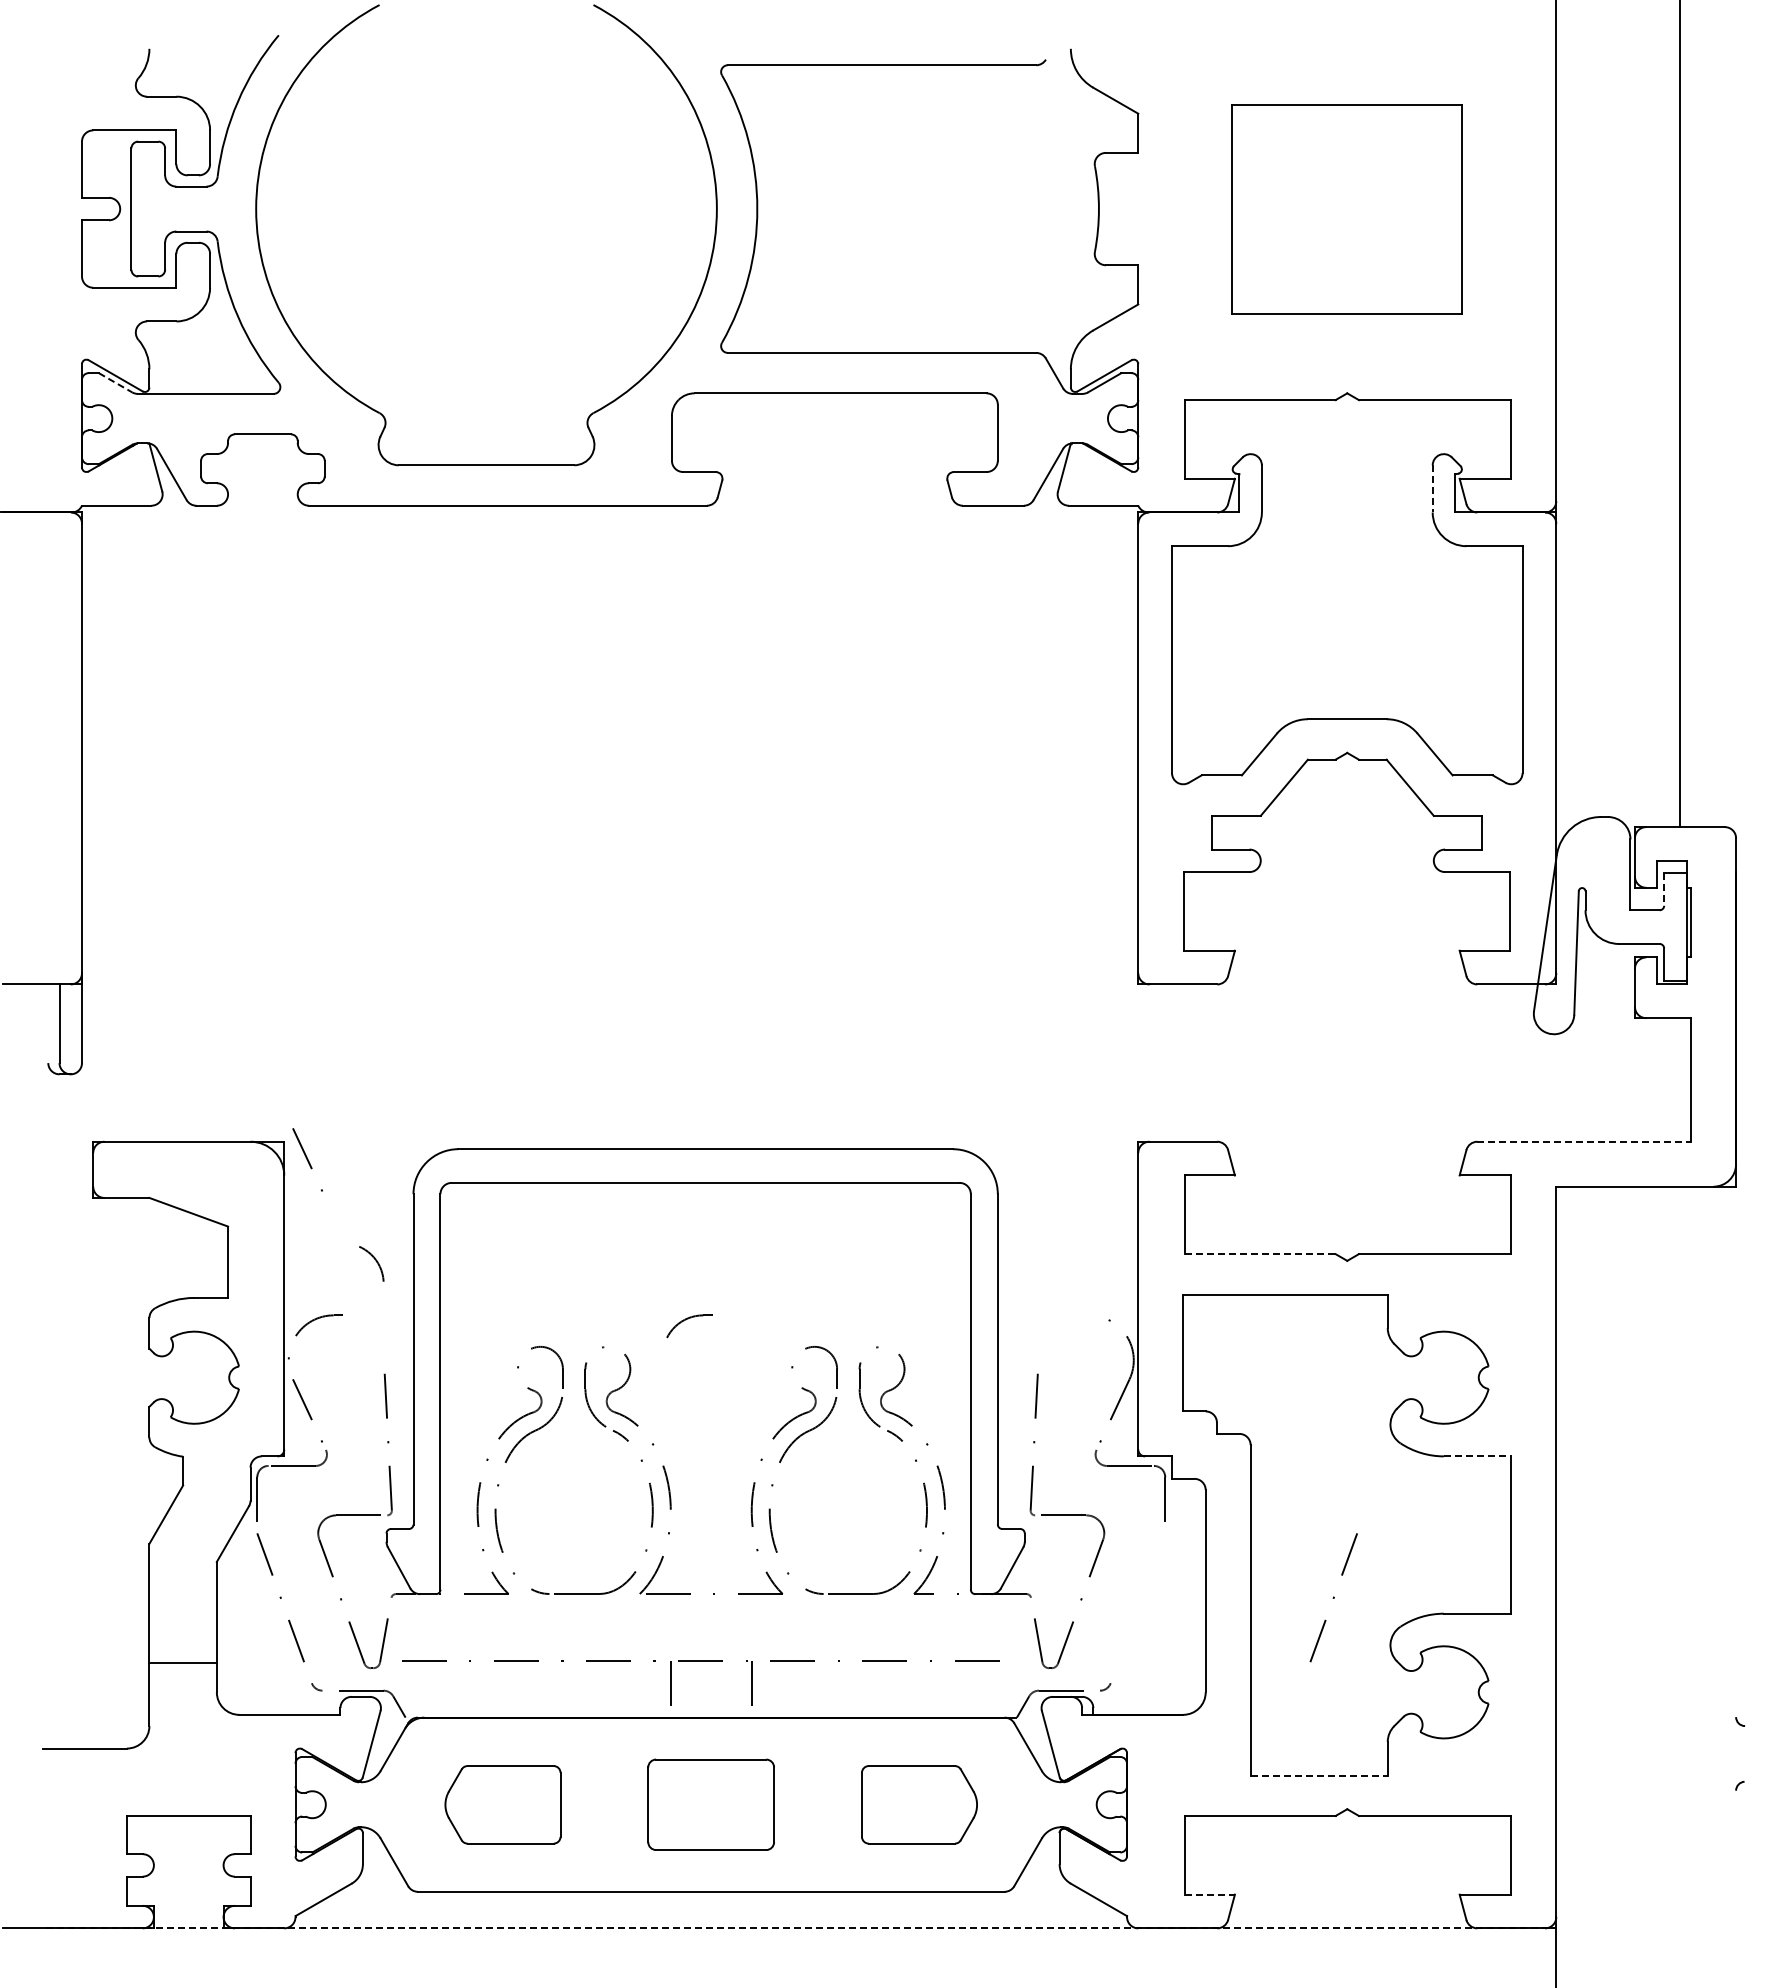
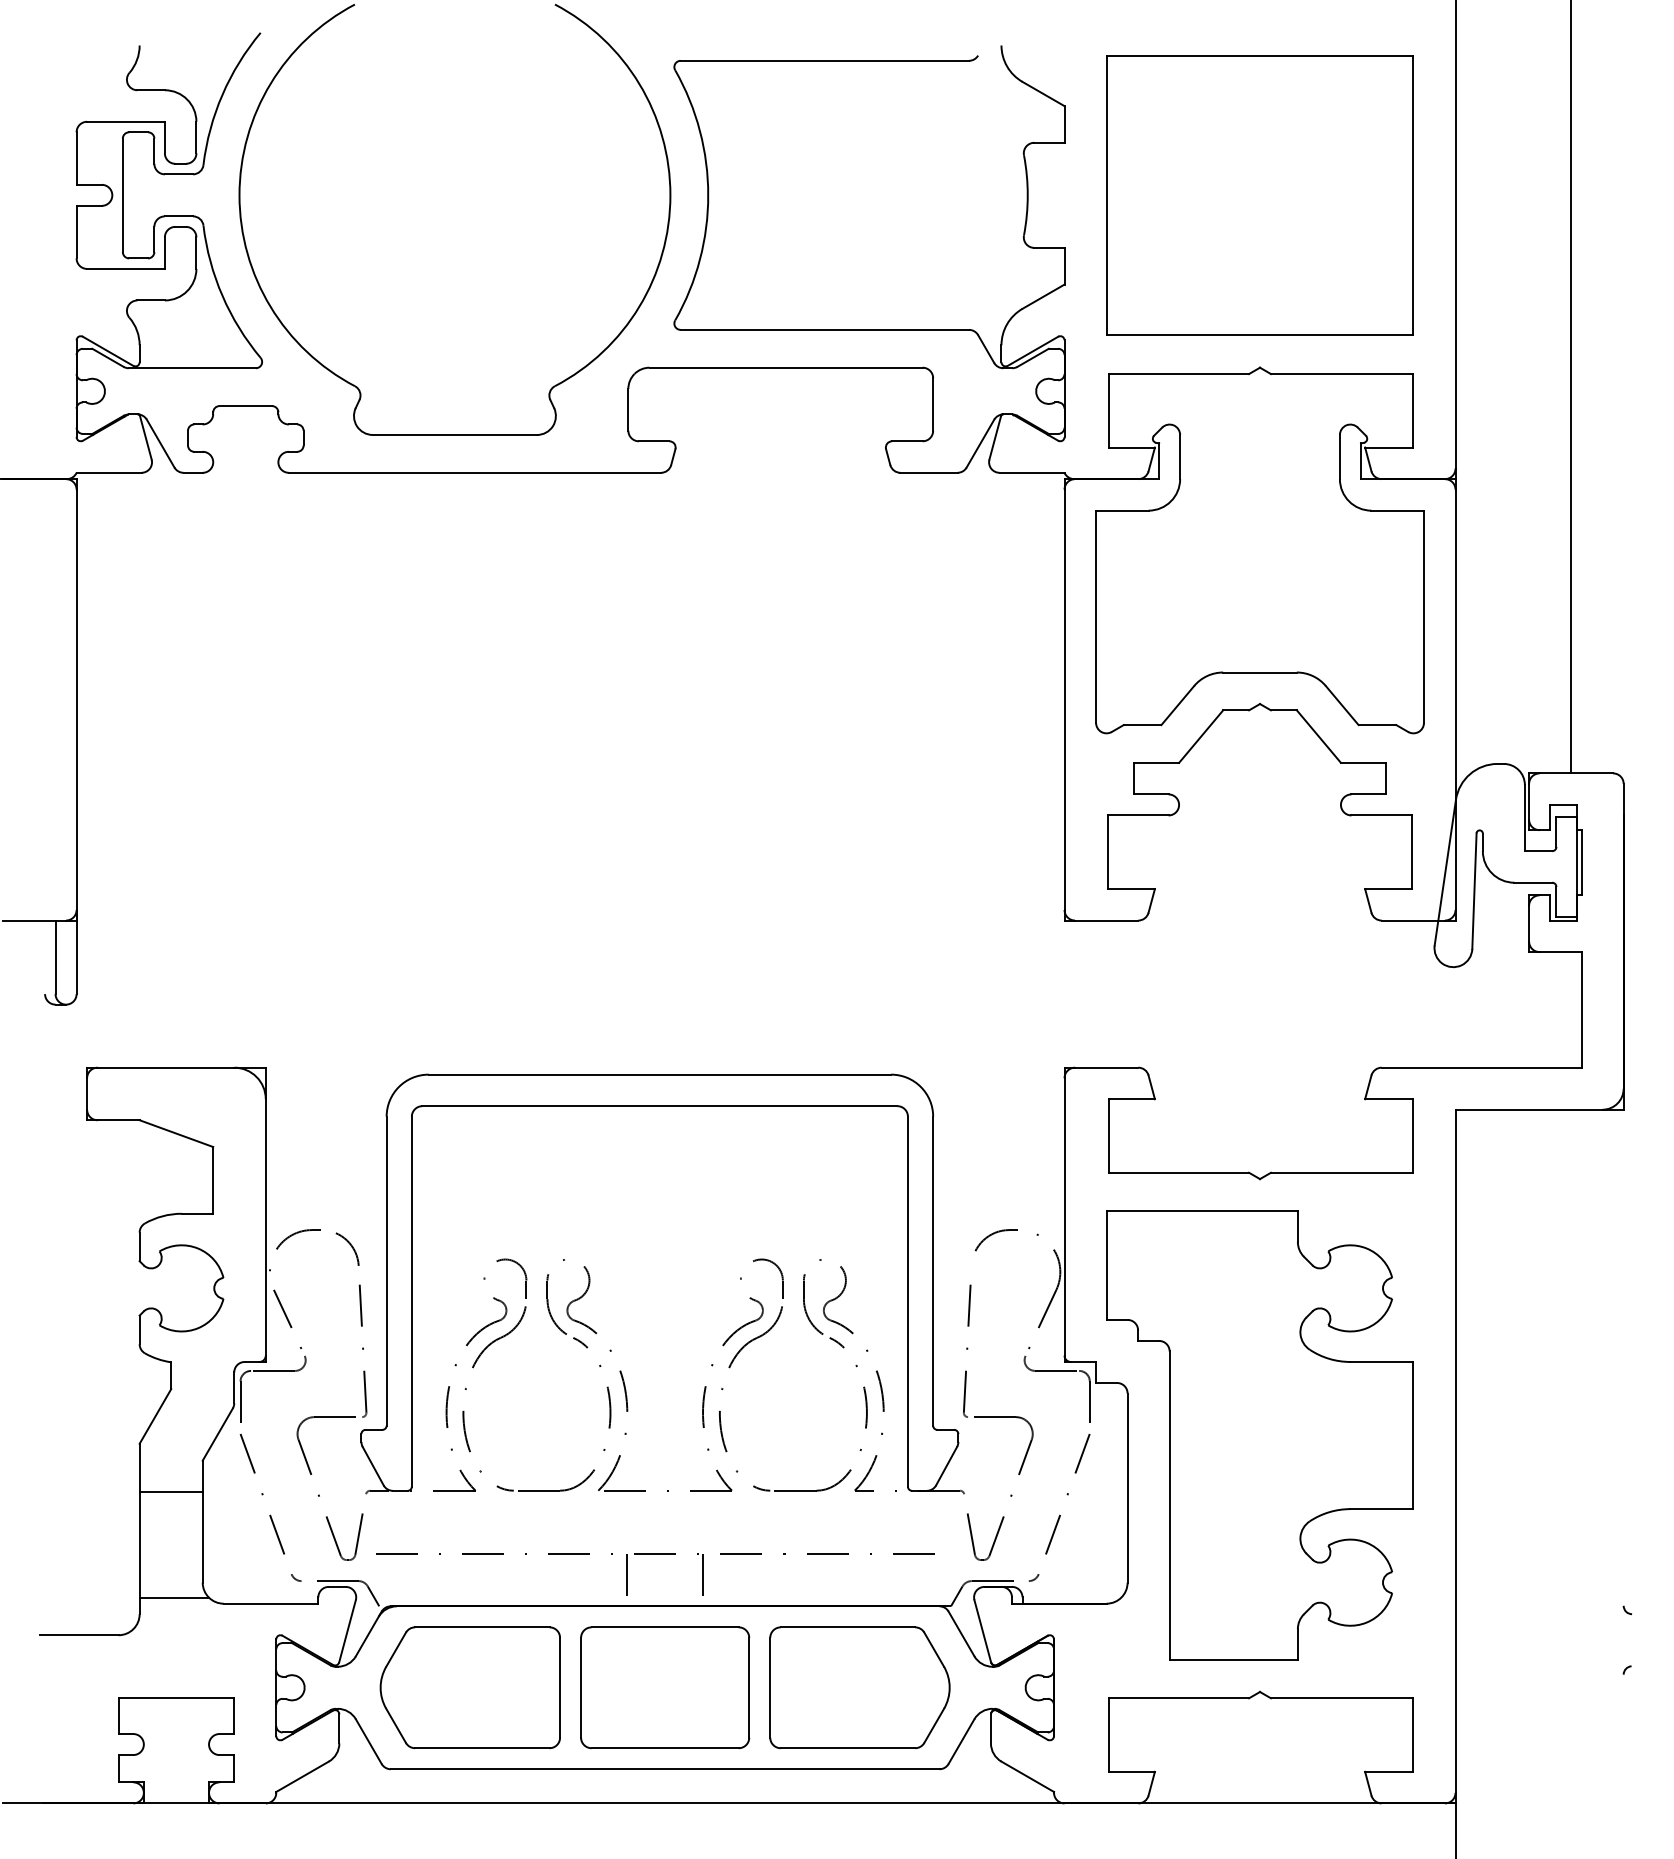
part: (1346, 209) -> (1259, 195), size x1.43
line: (115, 383) -> (107, 358), dashed -> solid
line: (1432, 488) -> (1339, 456), dashed -> solid
line: (1664, 889) -> (1556, 831), dashed -> solid
line: (1584, 1141) -> (1481, 1067), dashed -> solid
line: (307, 1159) -> (287, 1084), removed
line: (1261, 1254) -> (1179, 1173), dashed -> solid
arc: (375, 1261) -> (351, 1247), moved
part: (686, 1320) -> (993, 1234), moved
line: (1477, 1456) -> (1381, 1362), dashed -> solid
line: (1333, 1597) -> (1067, 1493), moved
line: (182, 1662) -> (170, 1492), moved
line: (186, 1708) -> (174, 1597), added
line: (1319, 1775) -> (1234, 1660), dashed -> solid
part: (502, 1804) -> (469, 1687), size x1.67
part: (710, 1804) -> (664, 1687), size x1.43
part: (919, 1804) -> (859, 1687), size x1.67
line: (1210, 1894) -> (1132, 1771), dashed -> solid
line: (801, 1928) -> (749, 1803), dashed -> solid

